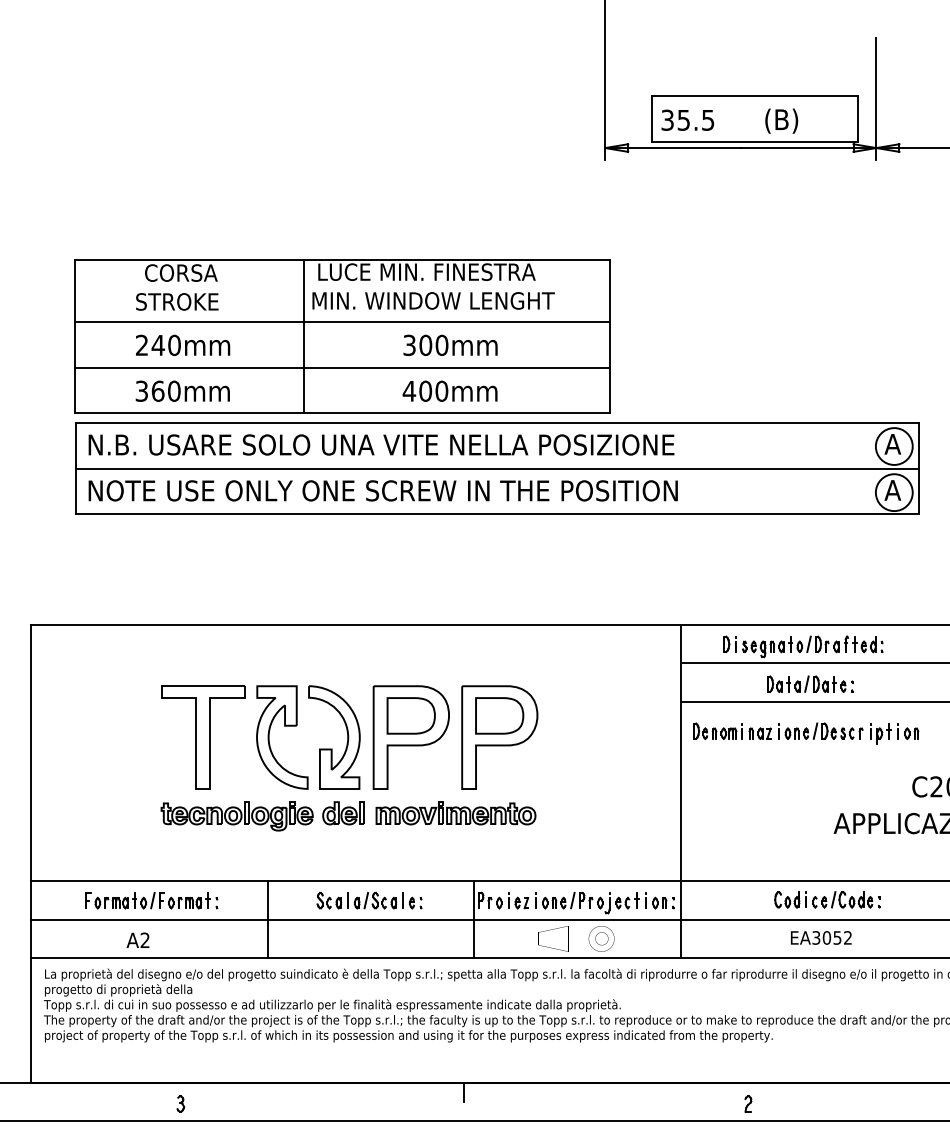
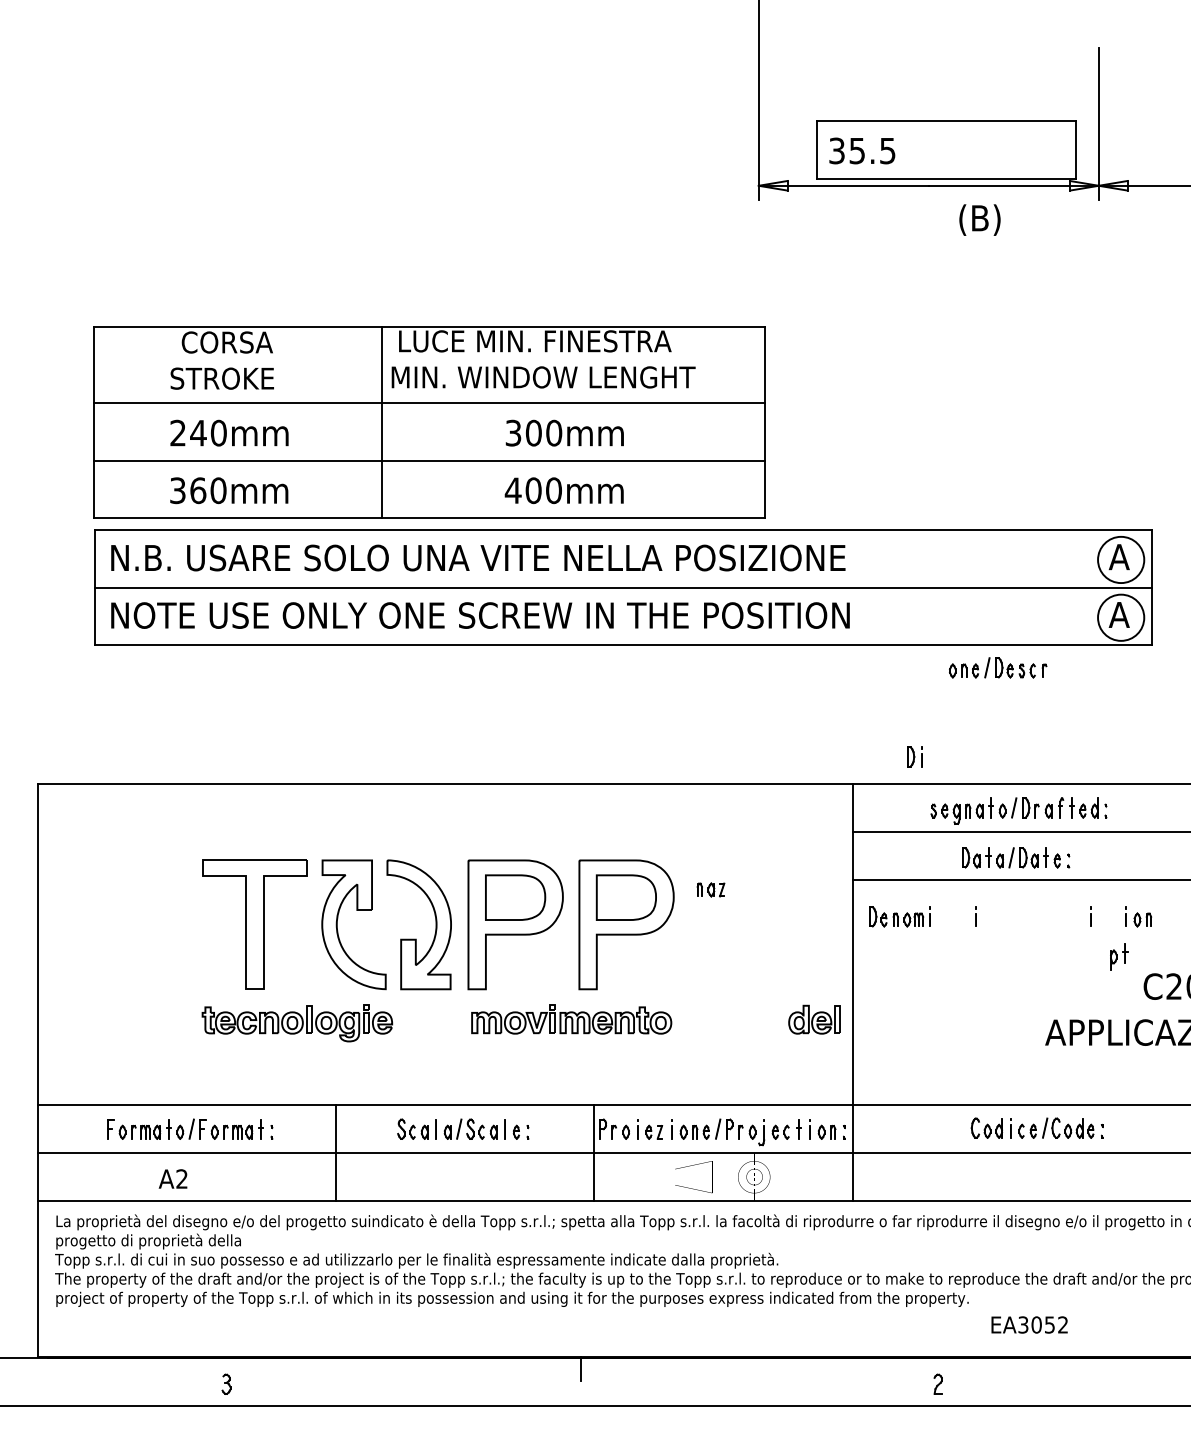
text: (781, 120) -> (979, 219), moved
part: (729, 643) -> (914, 756), moved
part: (824, 730) -> (998, 667), moved
part: (759, 733) -> (710, 889), moved
part: (884, 733) -> (1119, 956), moved
part: (343, 813) -> (814, 1019), moved
text: (821, 937) -> (1029, 1324), moved

